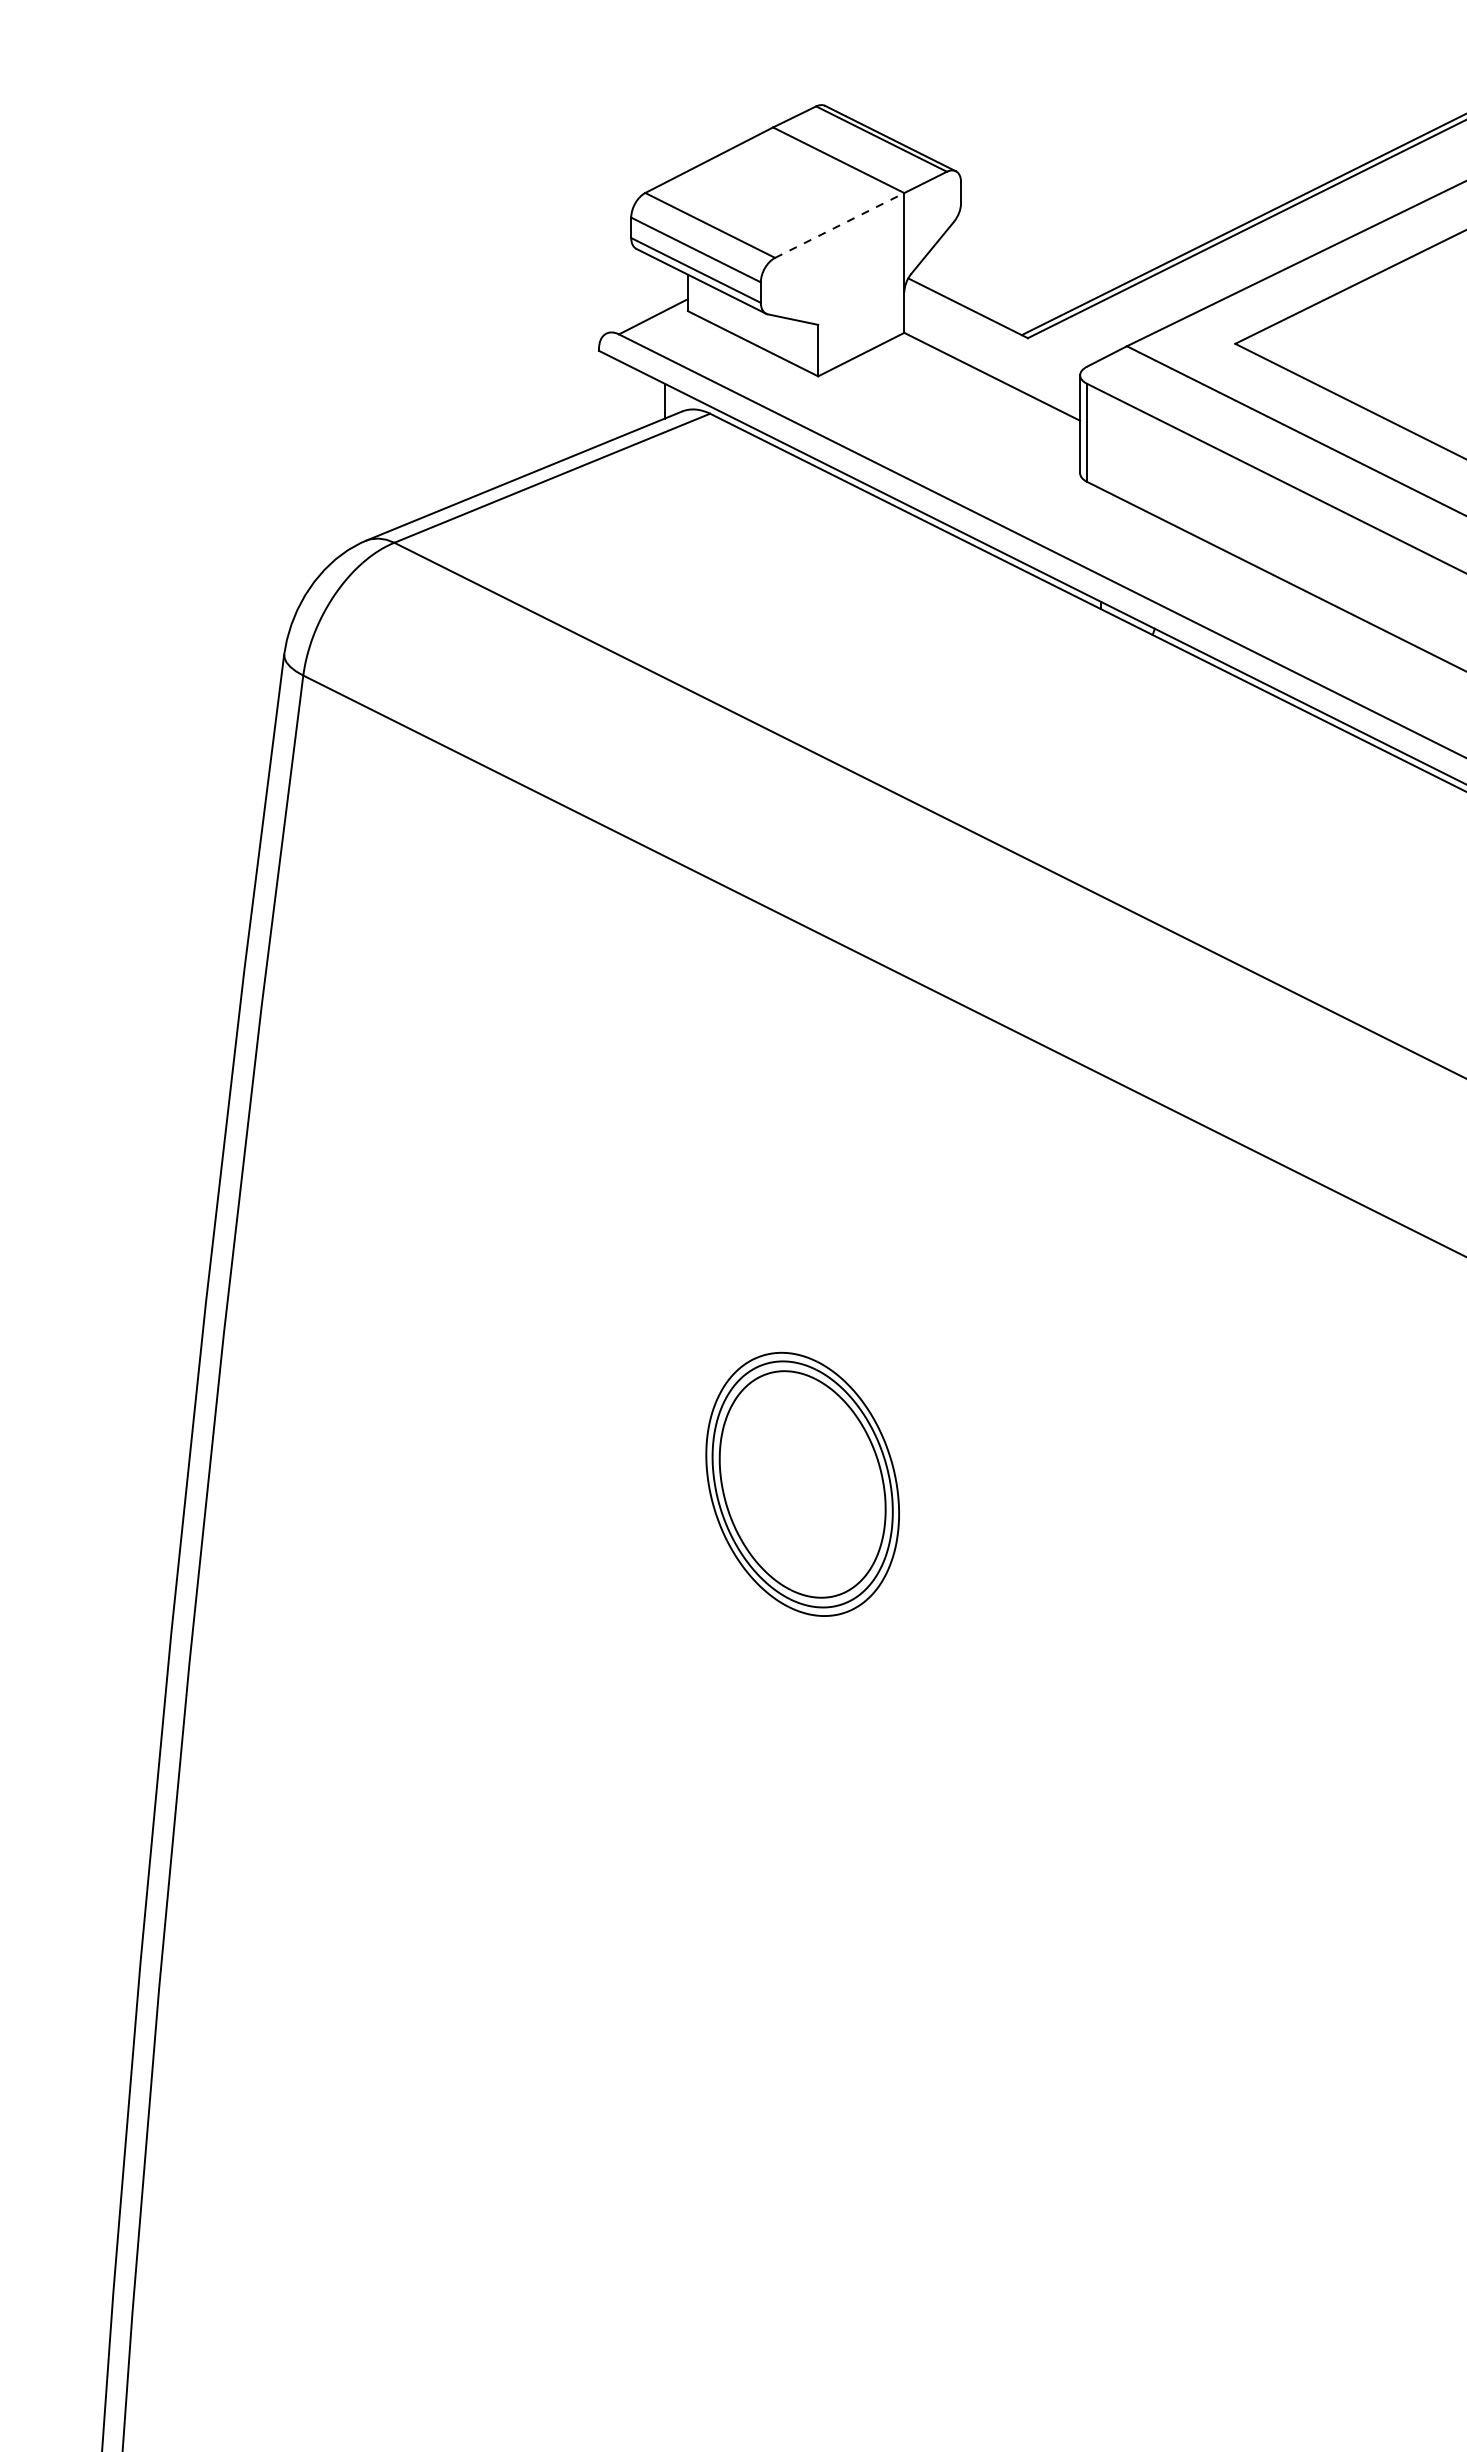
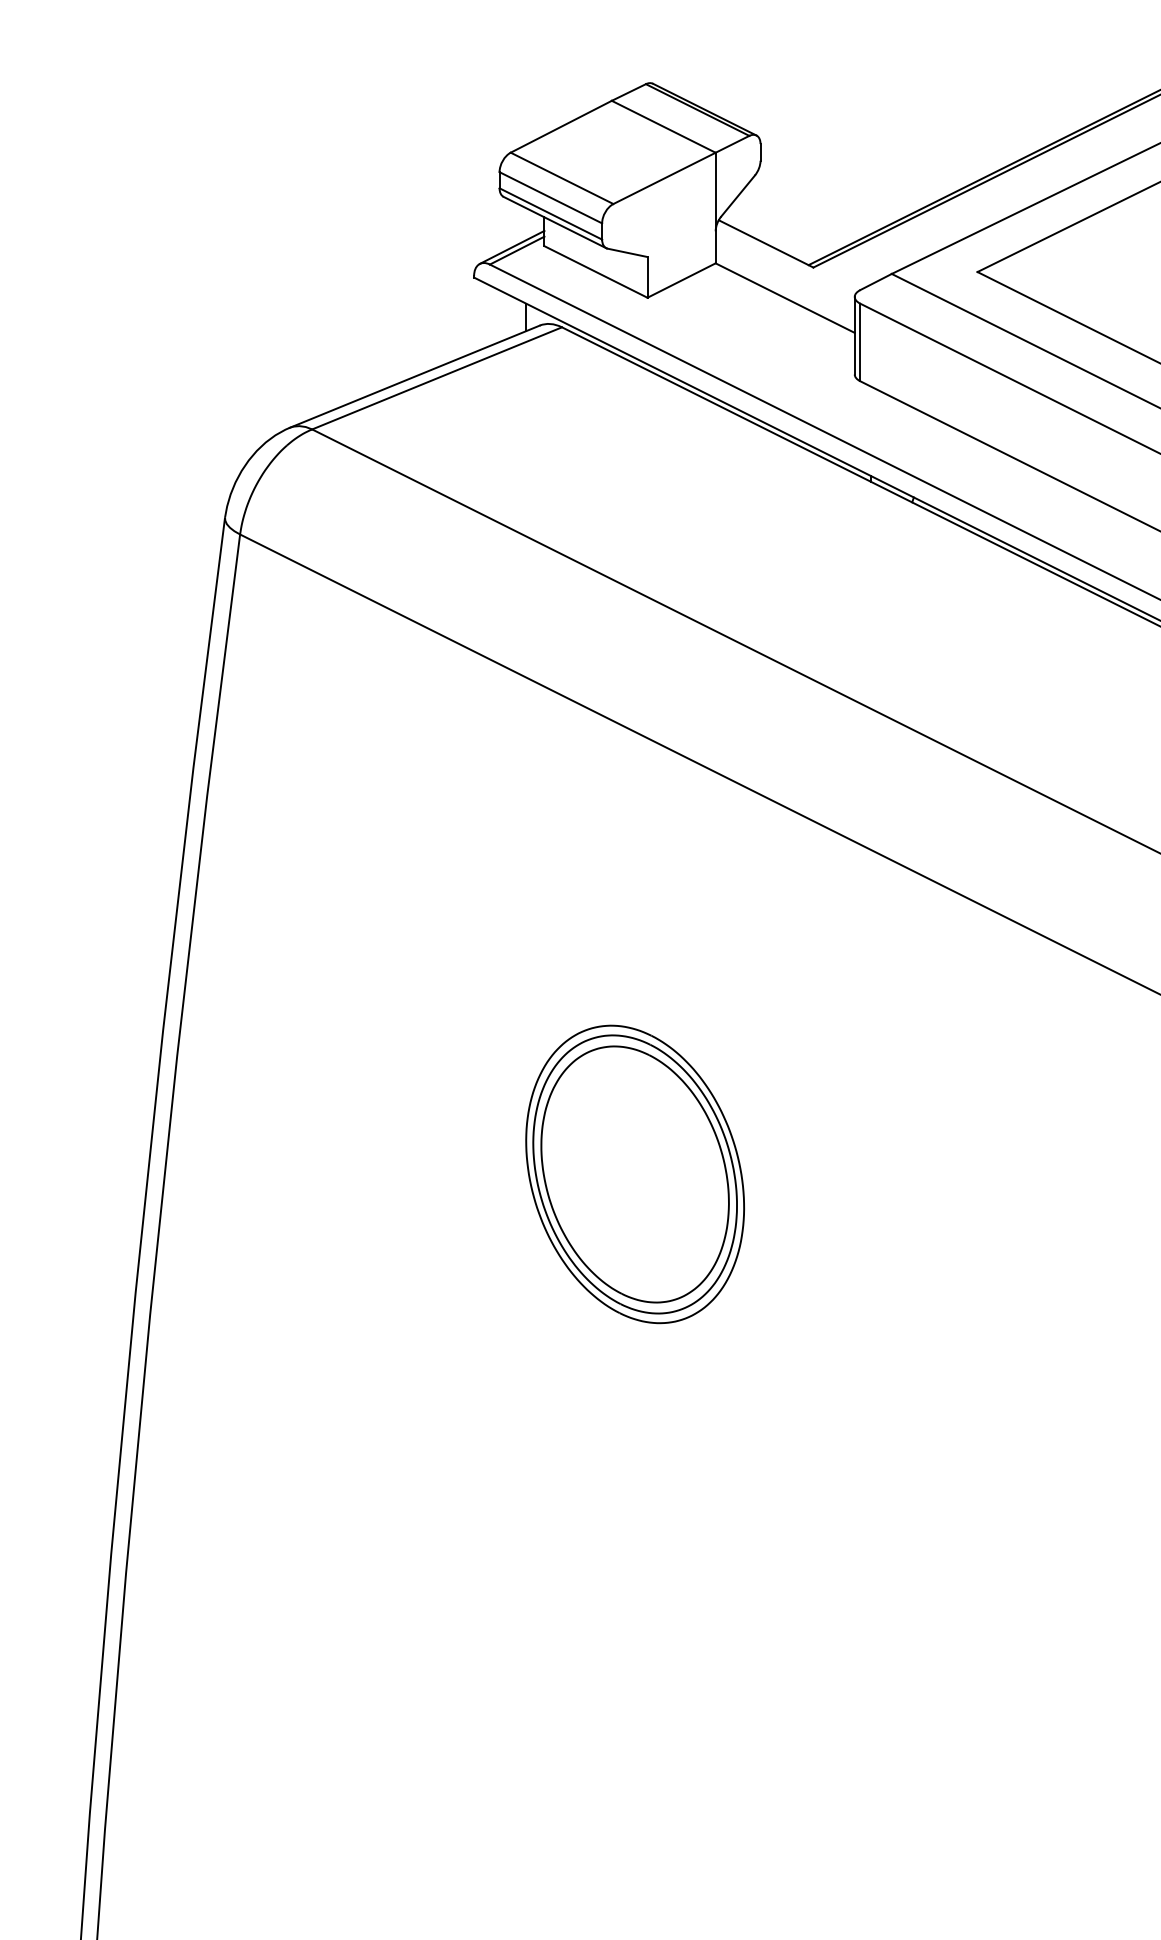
line: (840, 225) -> (665, 178), dashed -> solid
line: (646, 312) -> (511, 247), added
part: (802, 1484) -> (635, 1174), size x1.43

